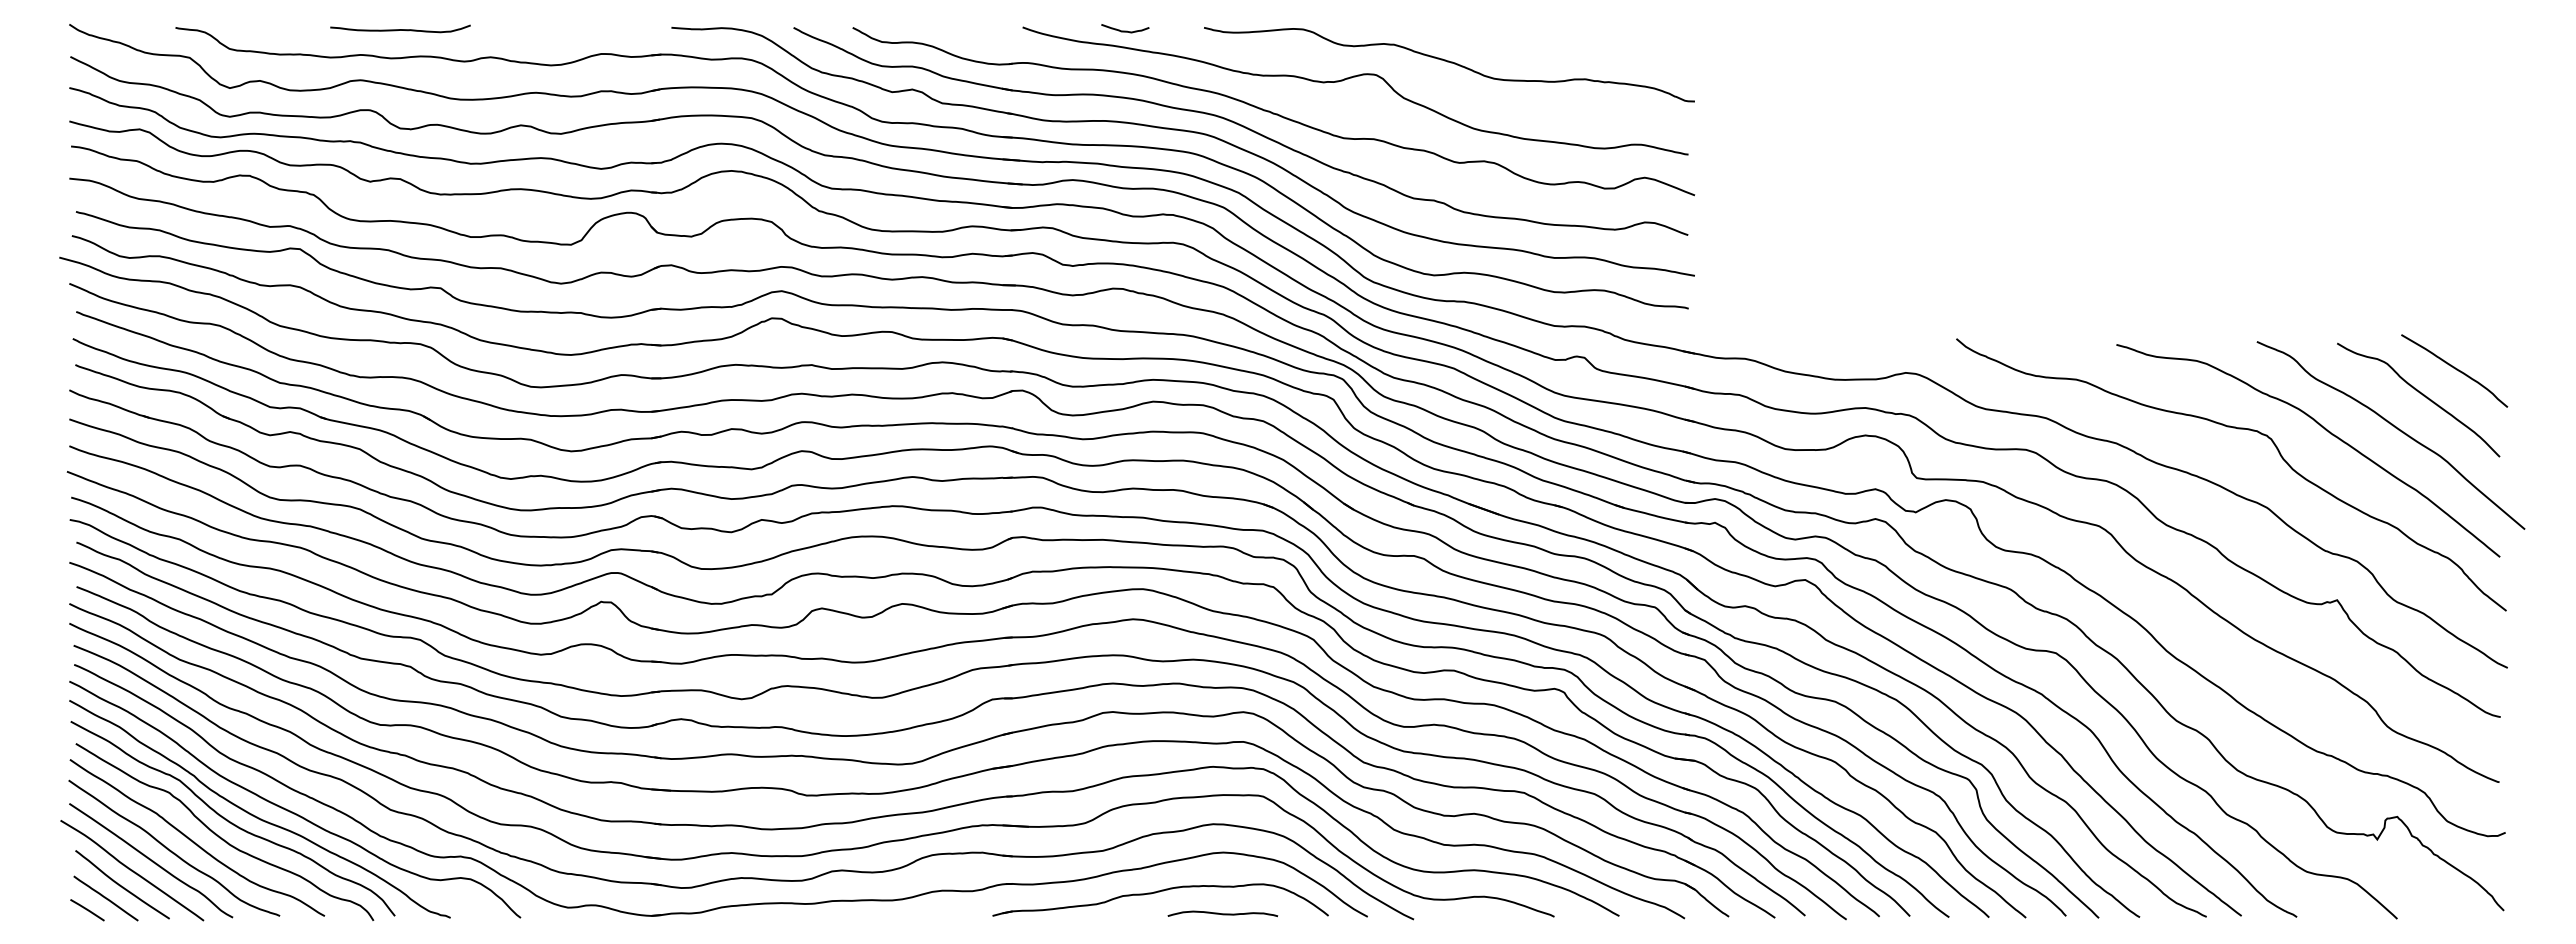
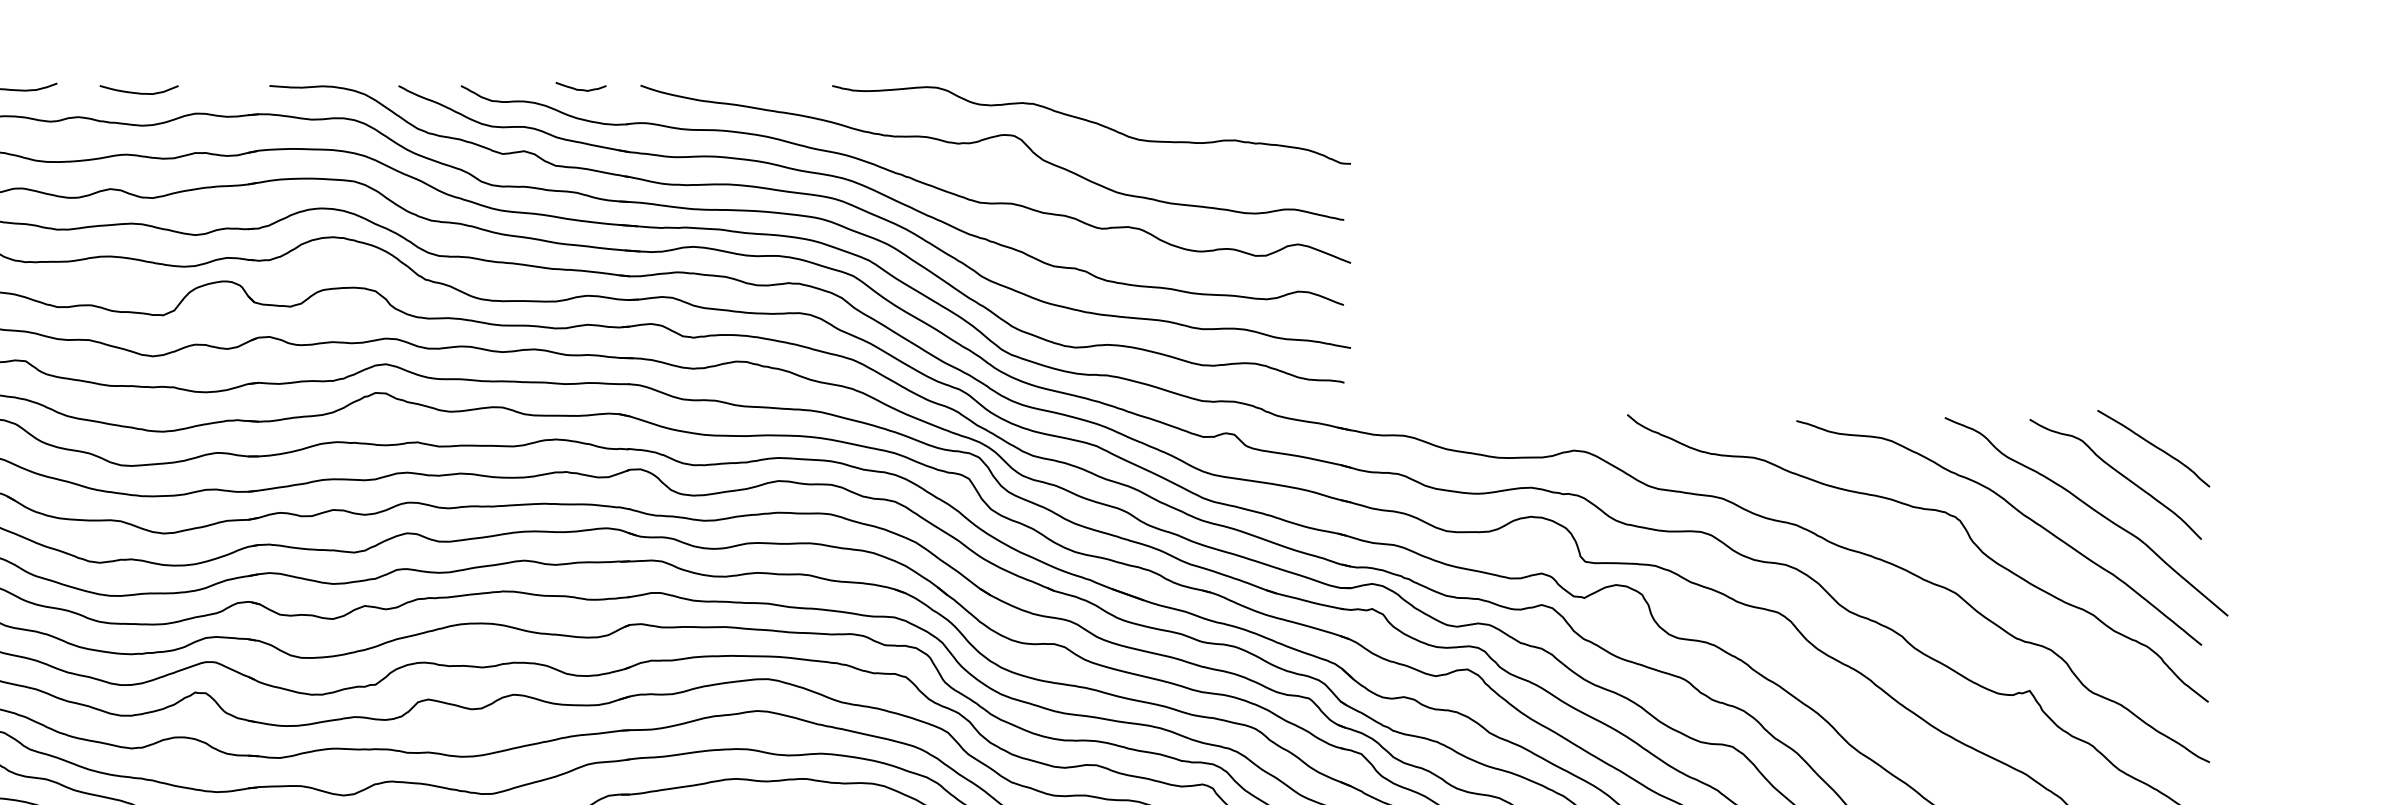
curve: (1125, 30) -> (581, 88), moved
curve: (546, 33) -> (137, 91), added

